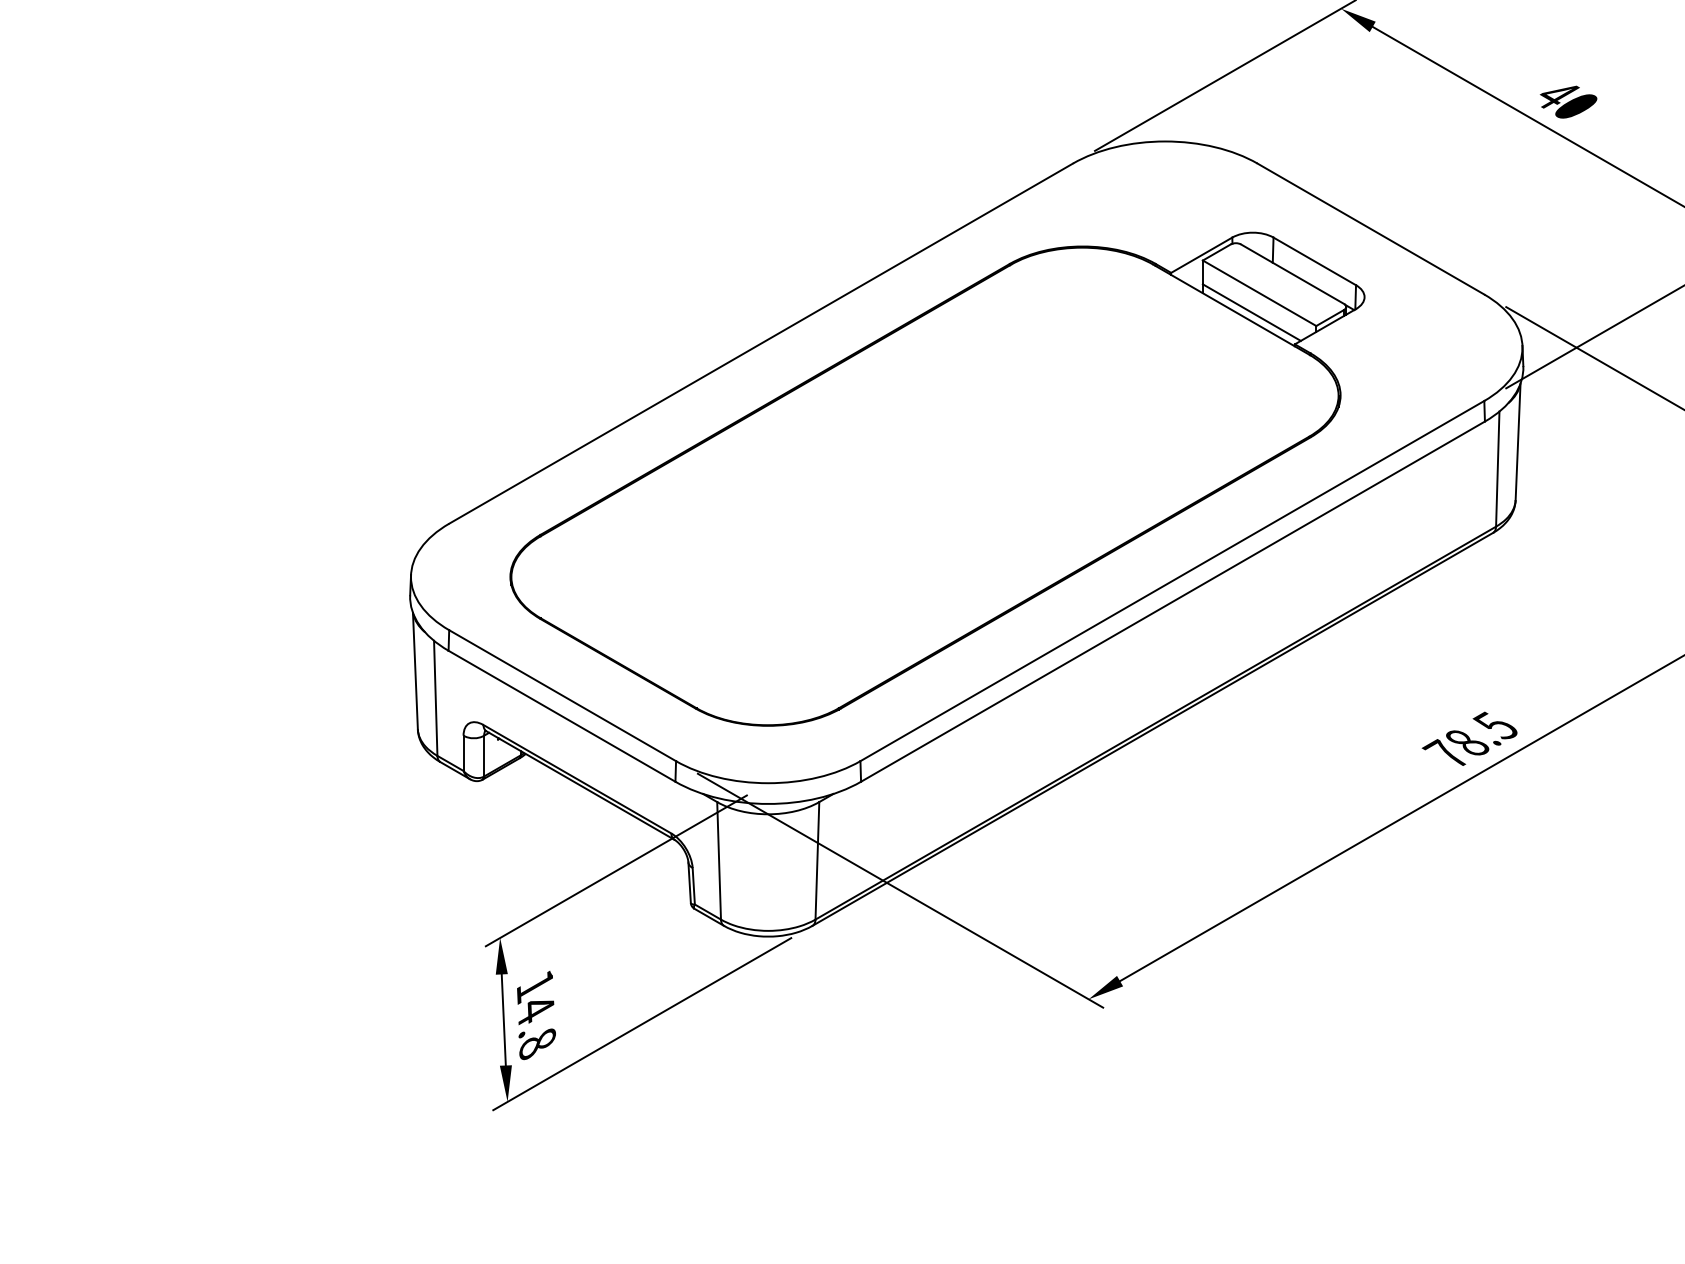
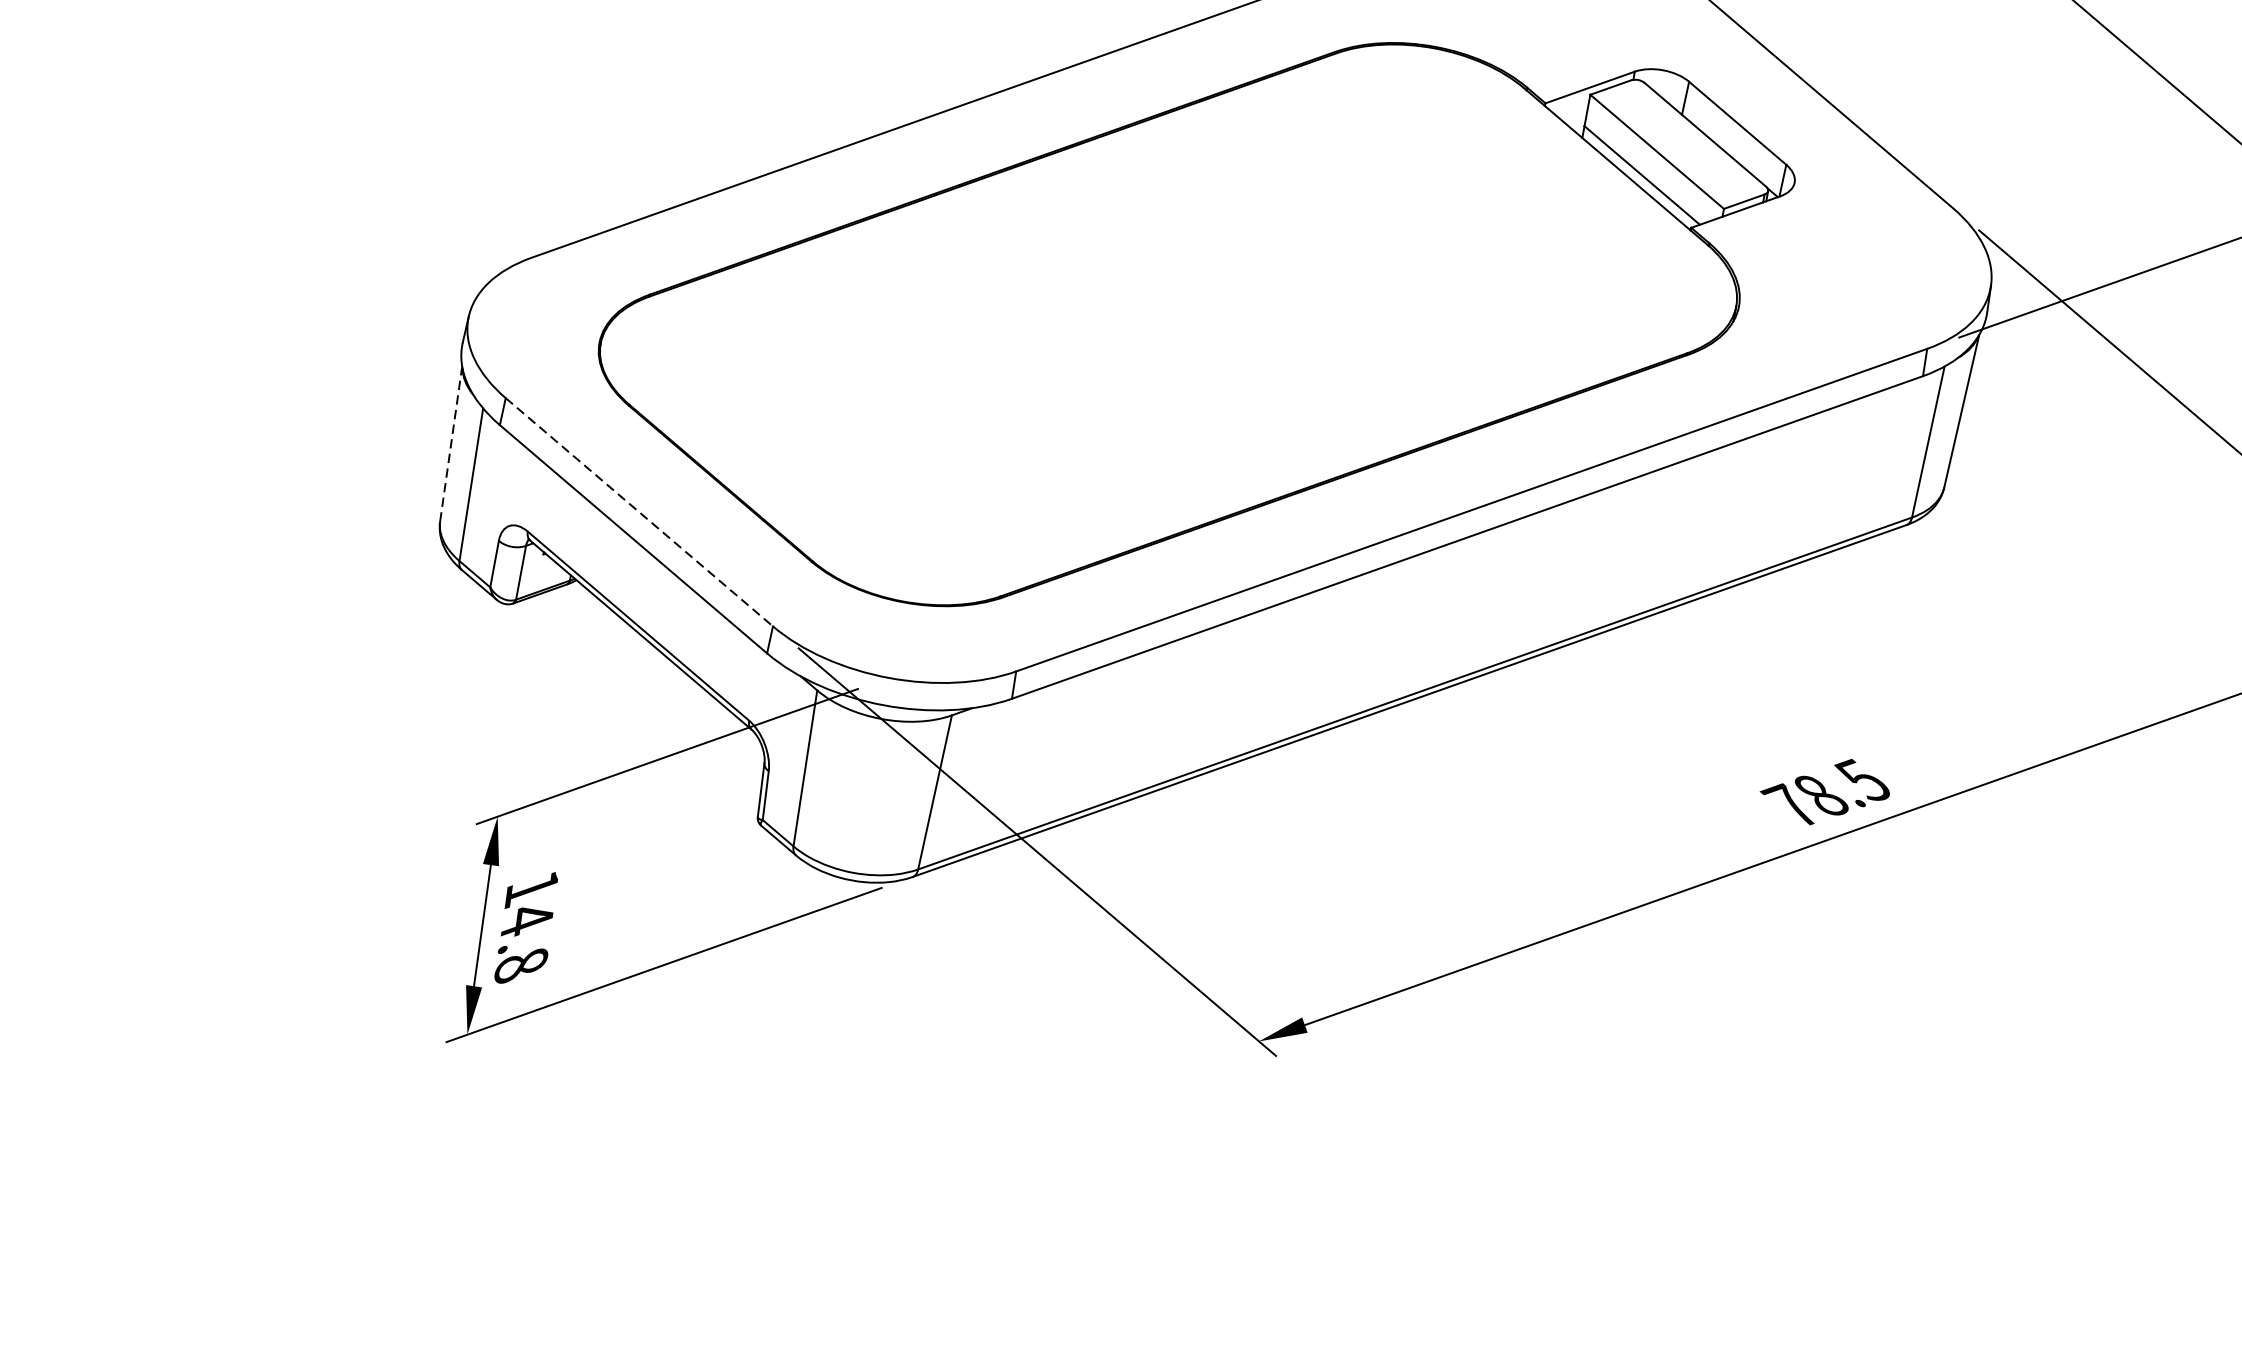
line: (415, 670) -> (451, 443), solid -> dashed
line: (562, 695) -> (639, 511), solid -> dashed

